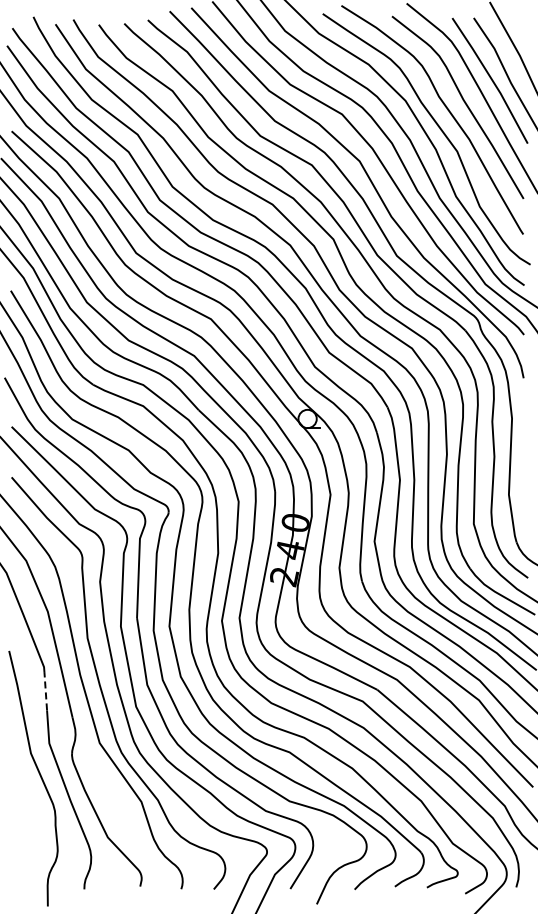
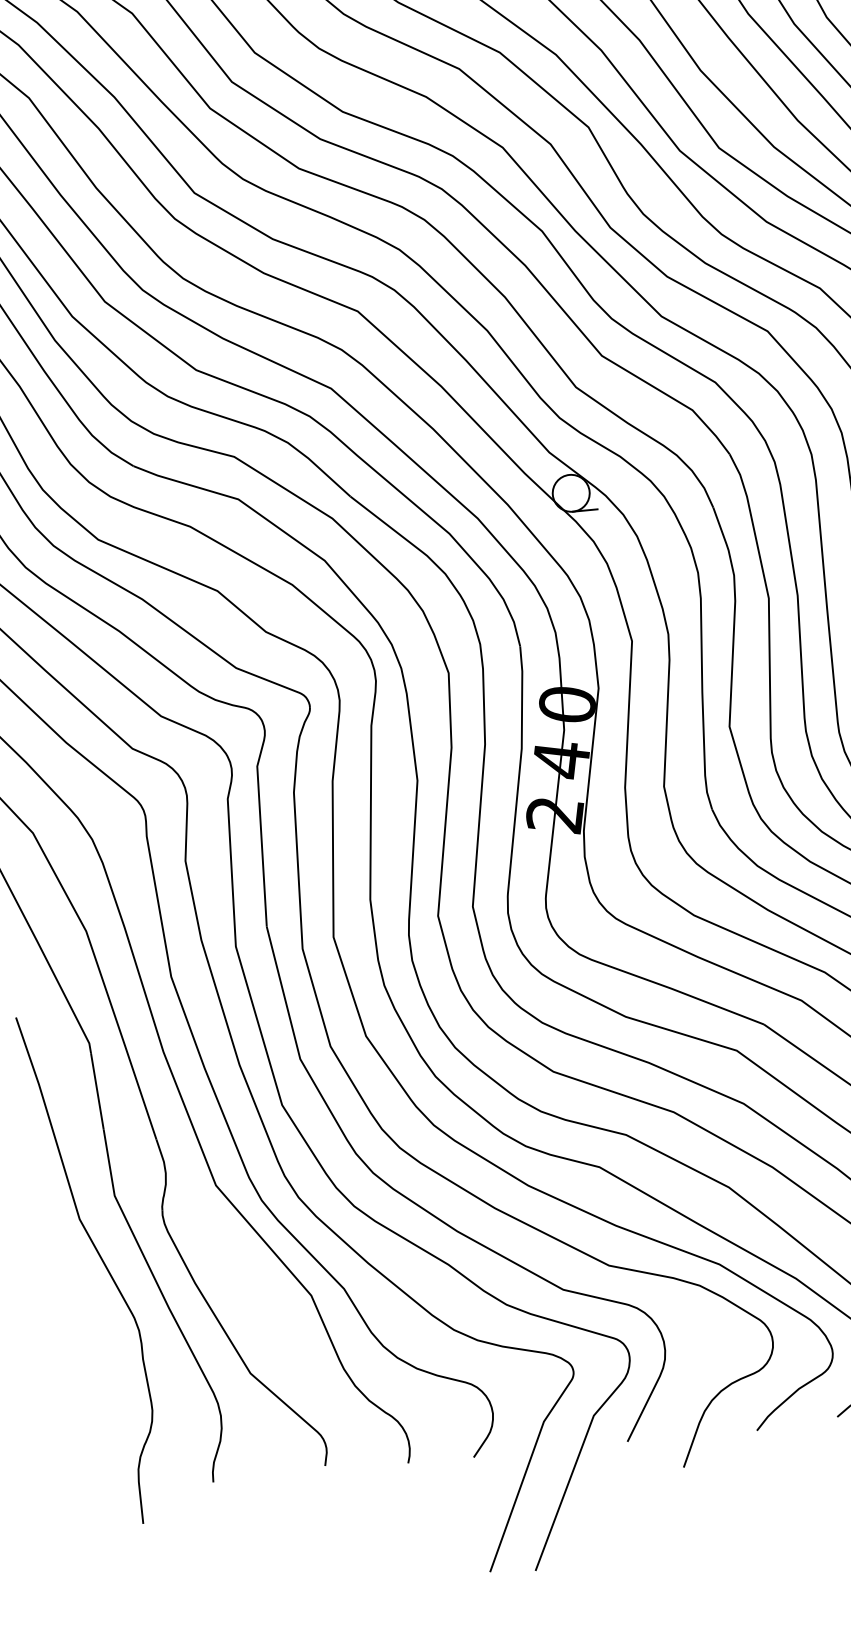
line: (45, 690) -> (96, 1090), dashed -> solid

